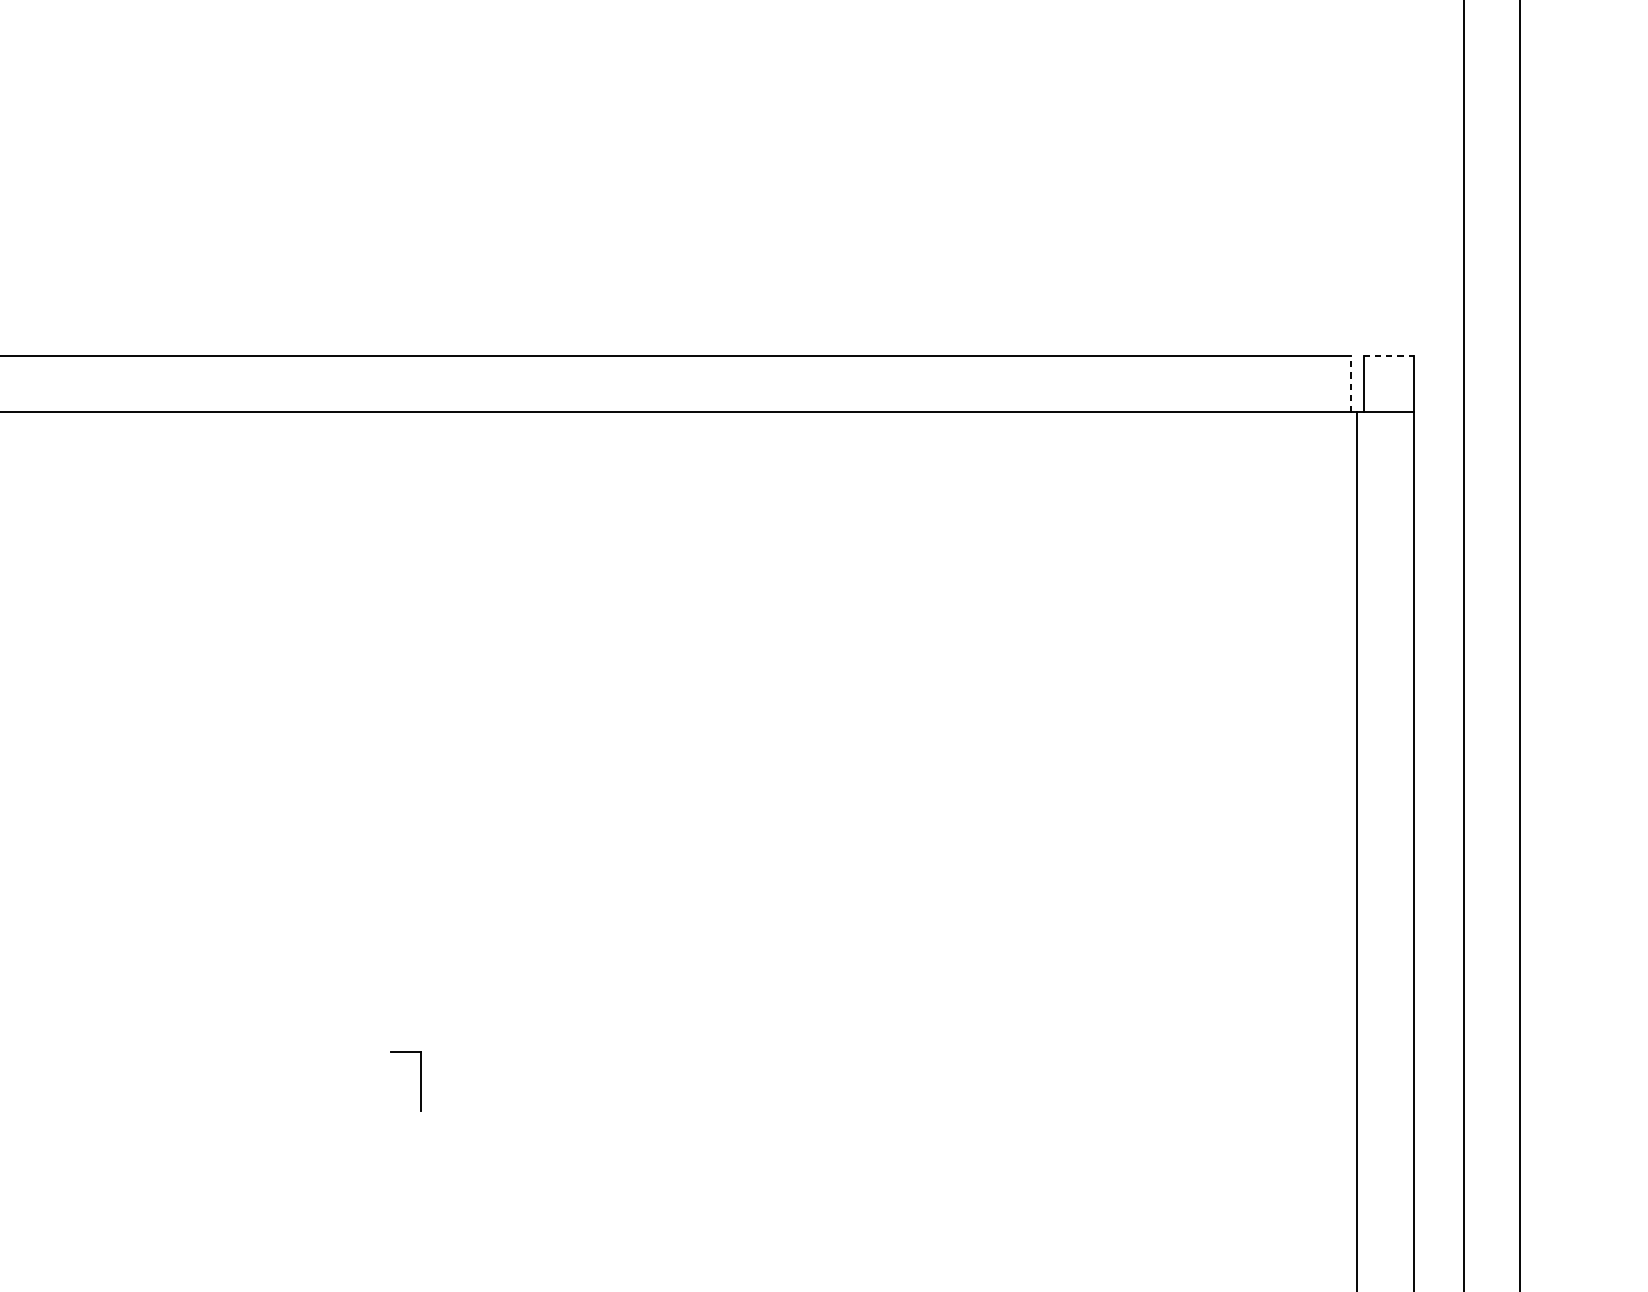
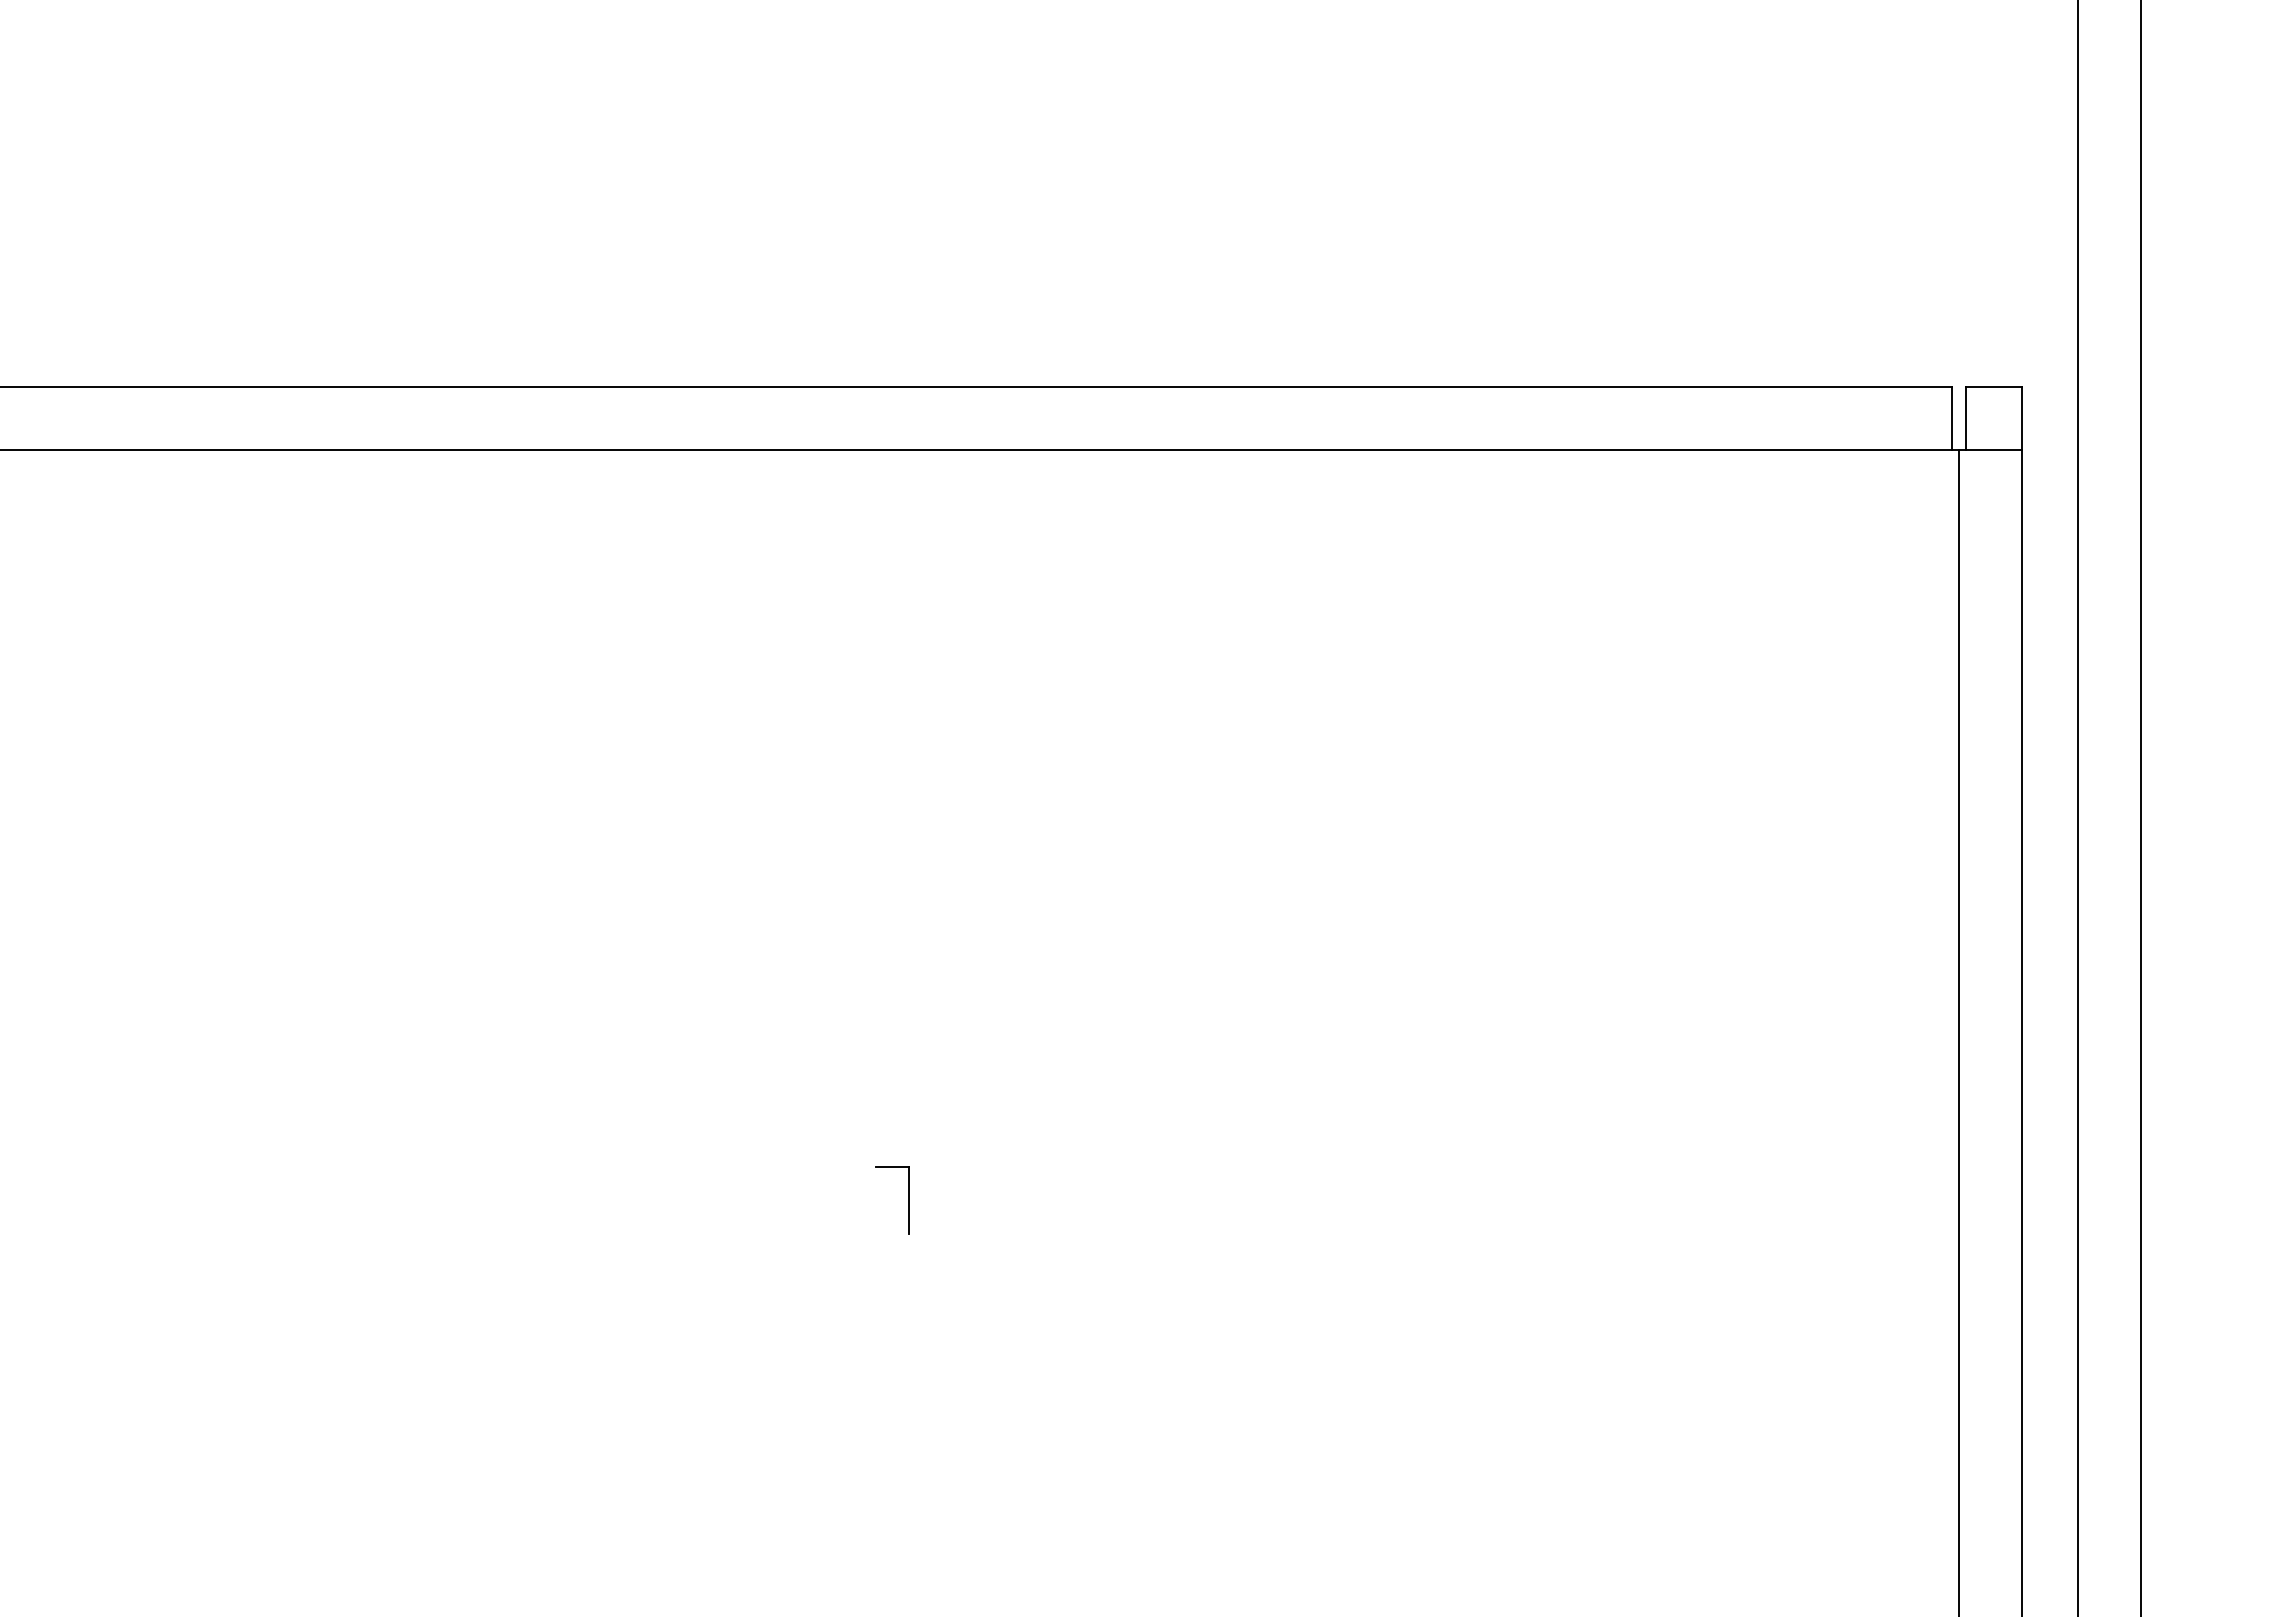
line: (1389, 355) -> (1994, 386), dashed -> solid
line: (1350, 384) -> (1951, 418), dashed -> solid

